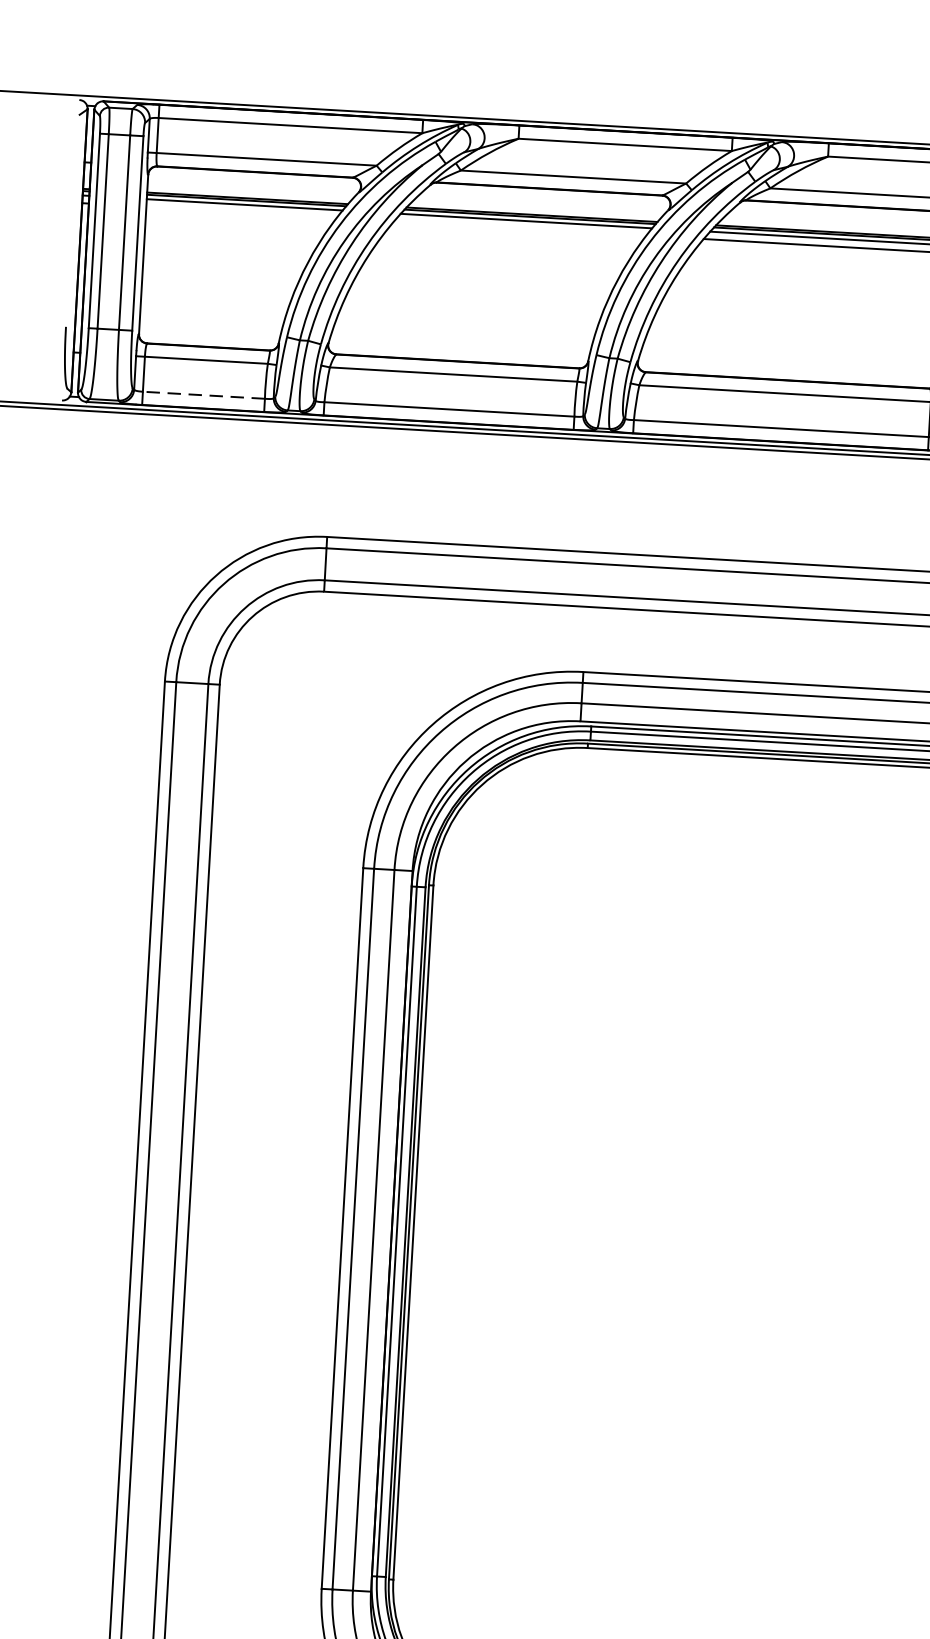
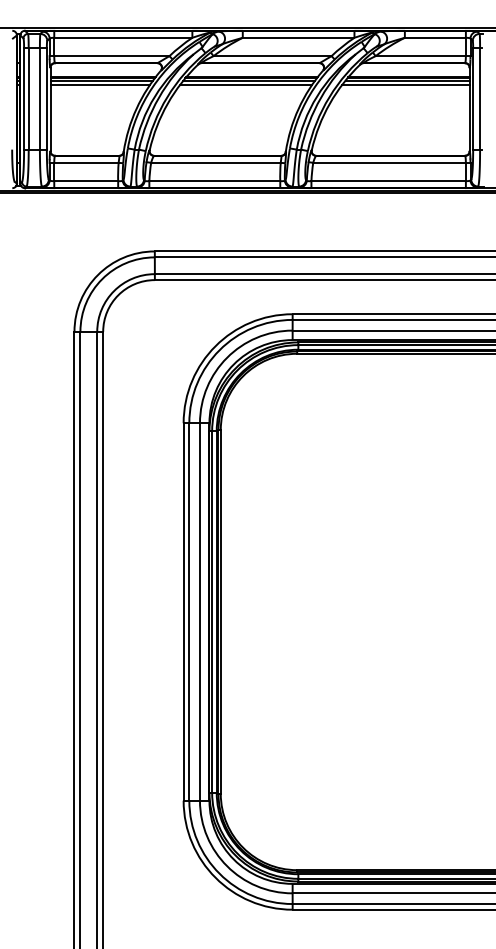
line: (241, 212) -> (100, 84), added
line: (520, 228) -> (246, 84), added
line: (204, 395) -> (86, 181), dashed -> solid

